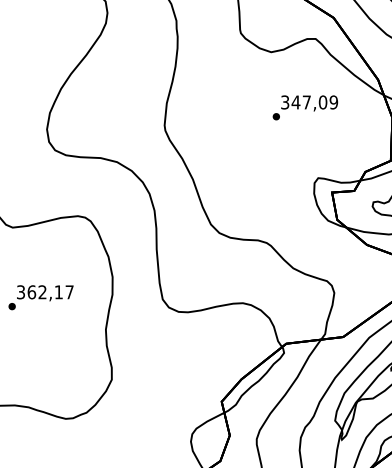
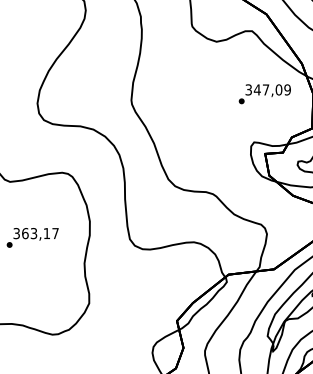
text: (304, 108) -> (264, 94), moved
text: (42, 292) -> (33, 233), 362,17 -> 363,17

